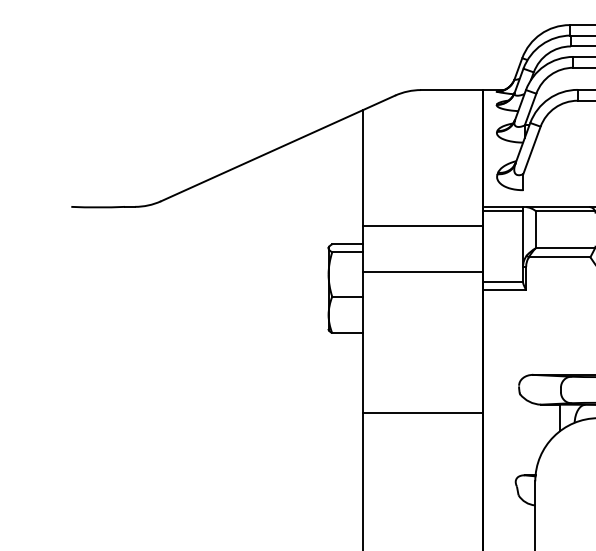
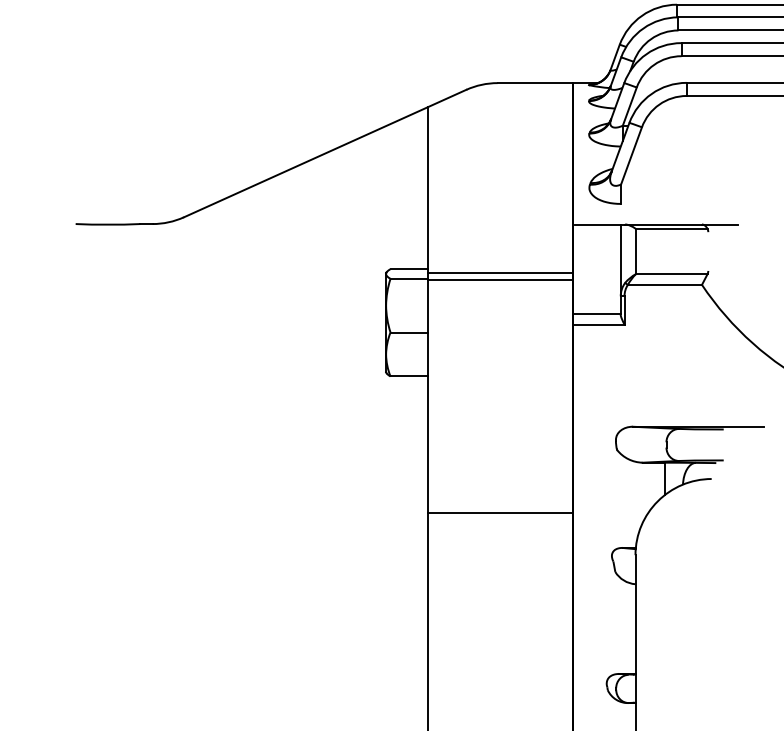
line: (502, 210) -> (596, 228), removed
line: (422, 225) -> (499, 279), moved
line: (422, 271) -> (499, 272), moved
line: (422, 412) -> (499, 512), moved

